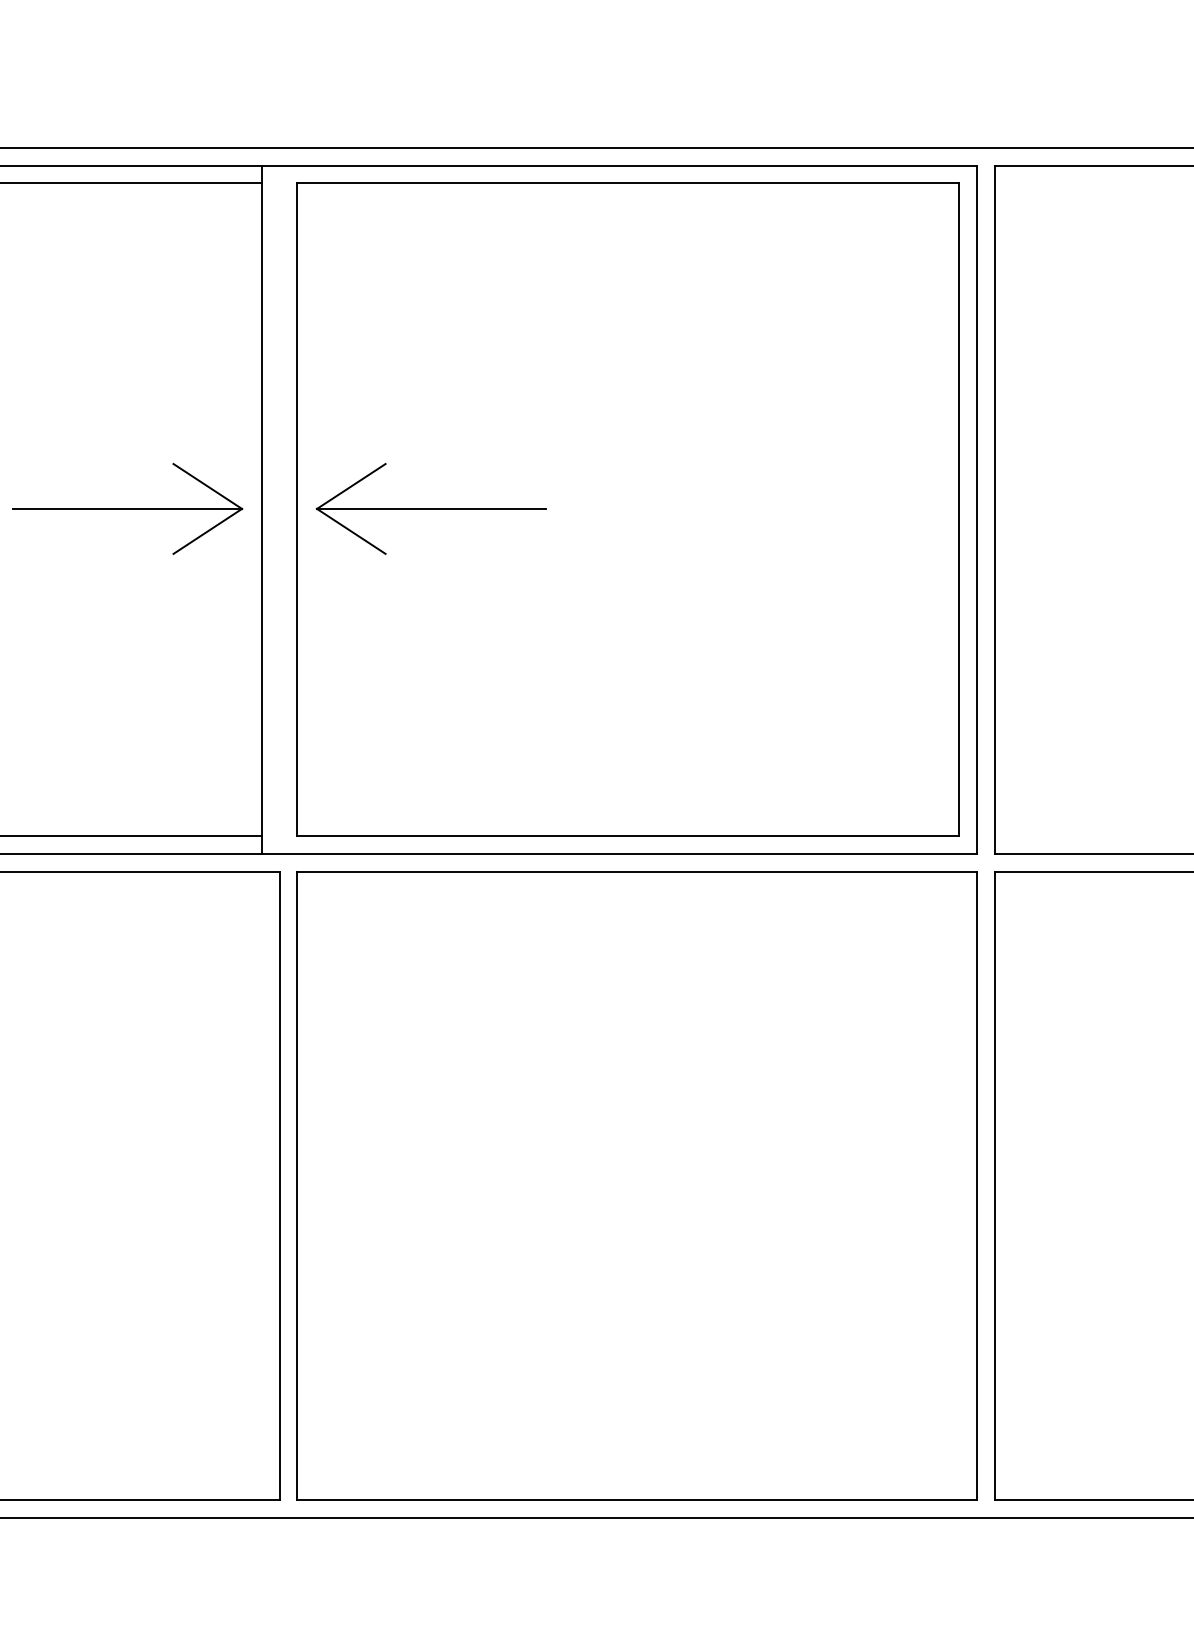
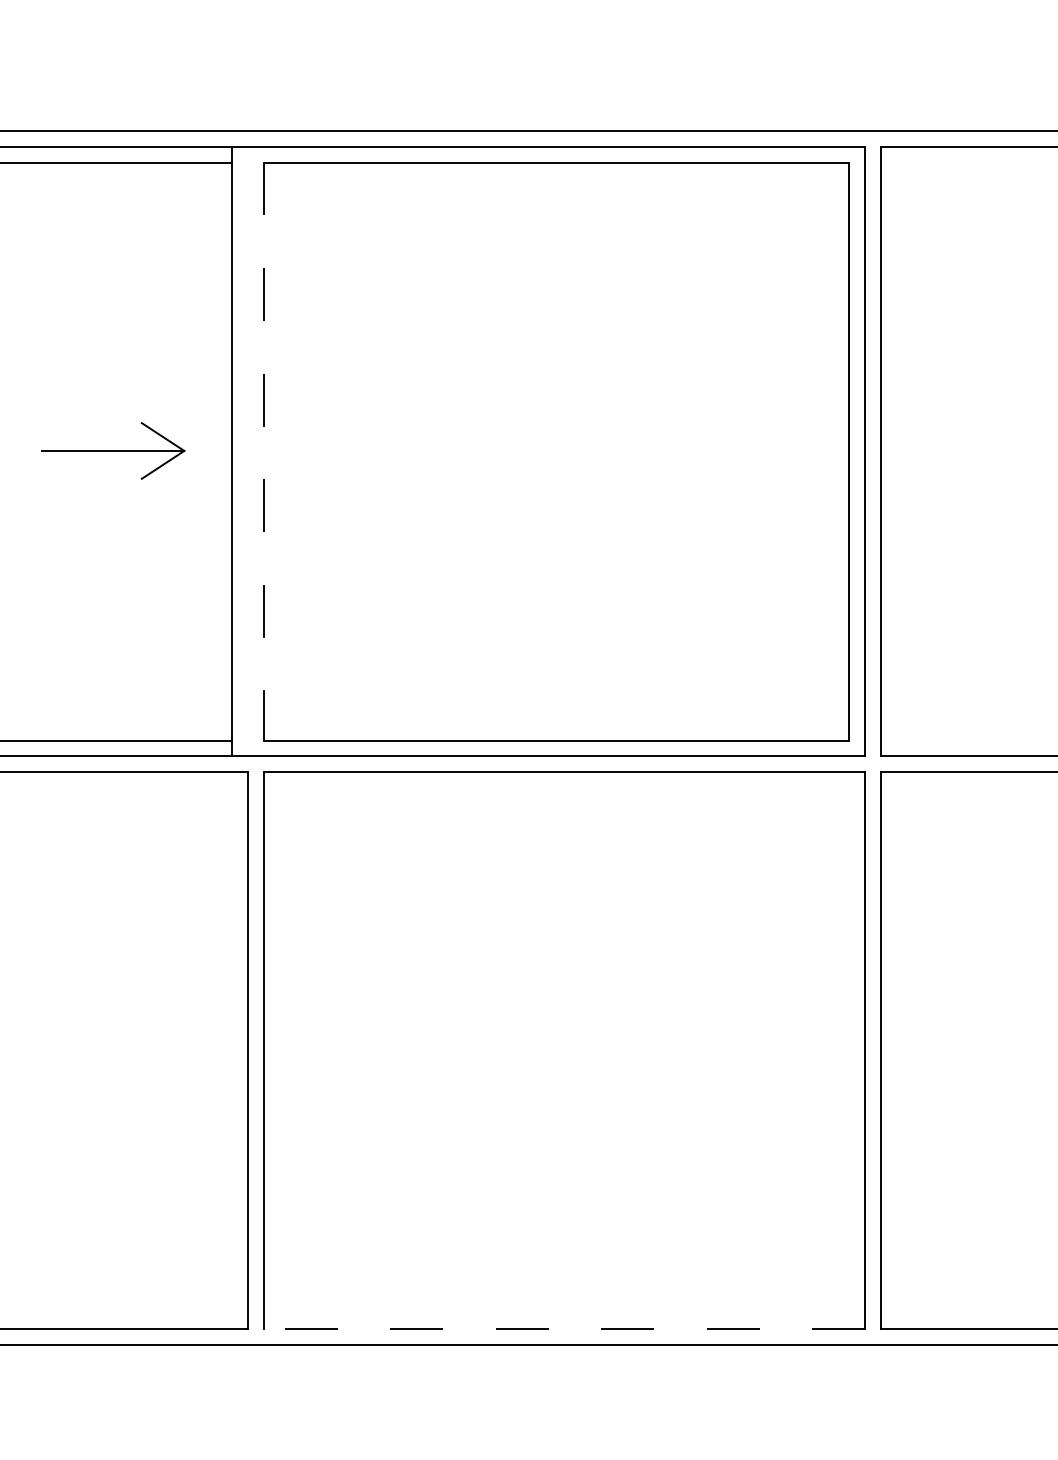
part: (127, 508) -> (113, 450), size x0.7
part: (430, 508) -> (381, 450), removed
line: (297, 510) -> (263, 452), solid -> dashed
line: (637, 1500) -> (564, 1329), solid -> dashed

